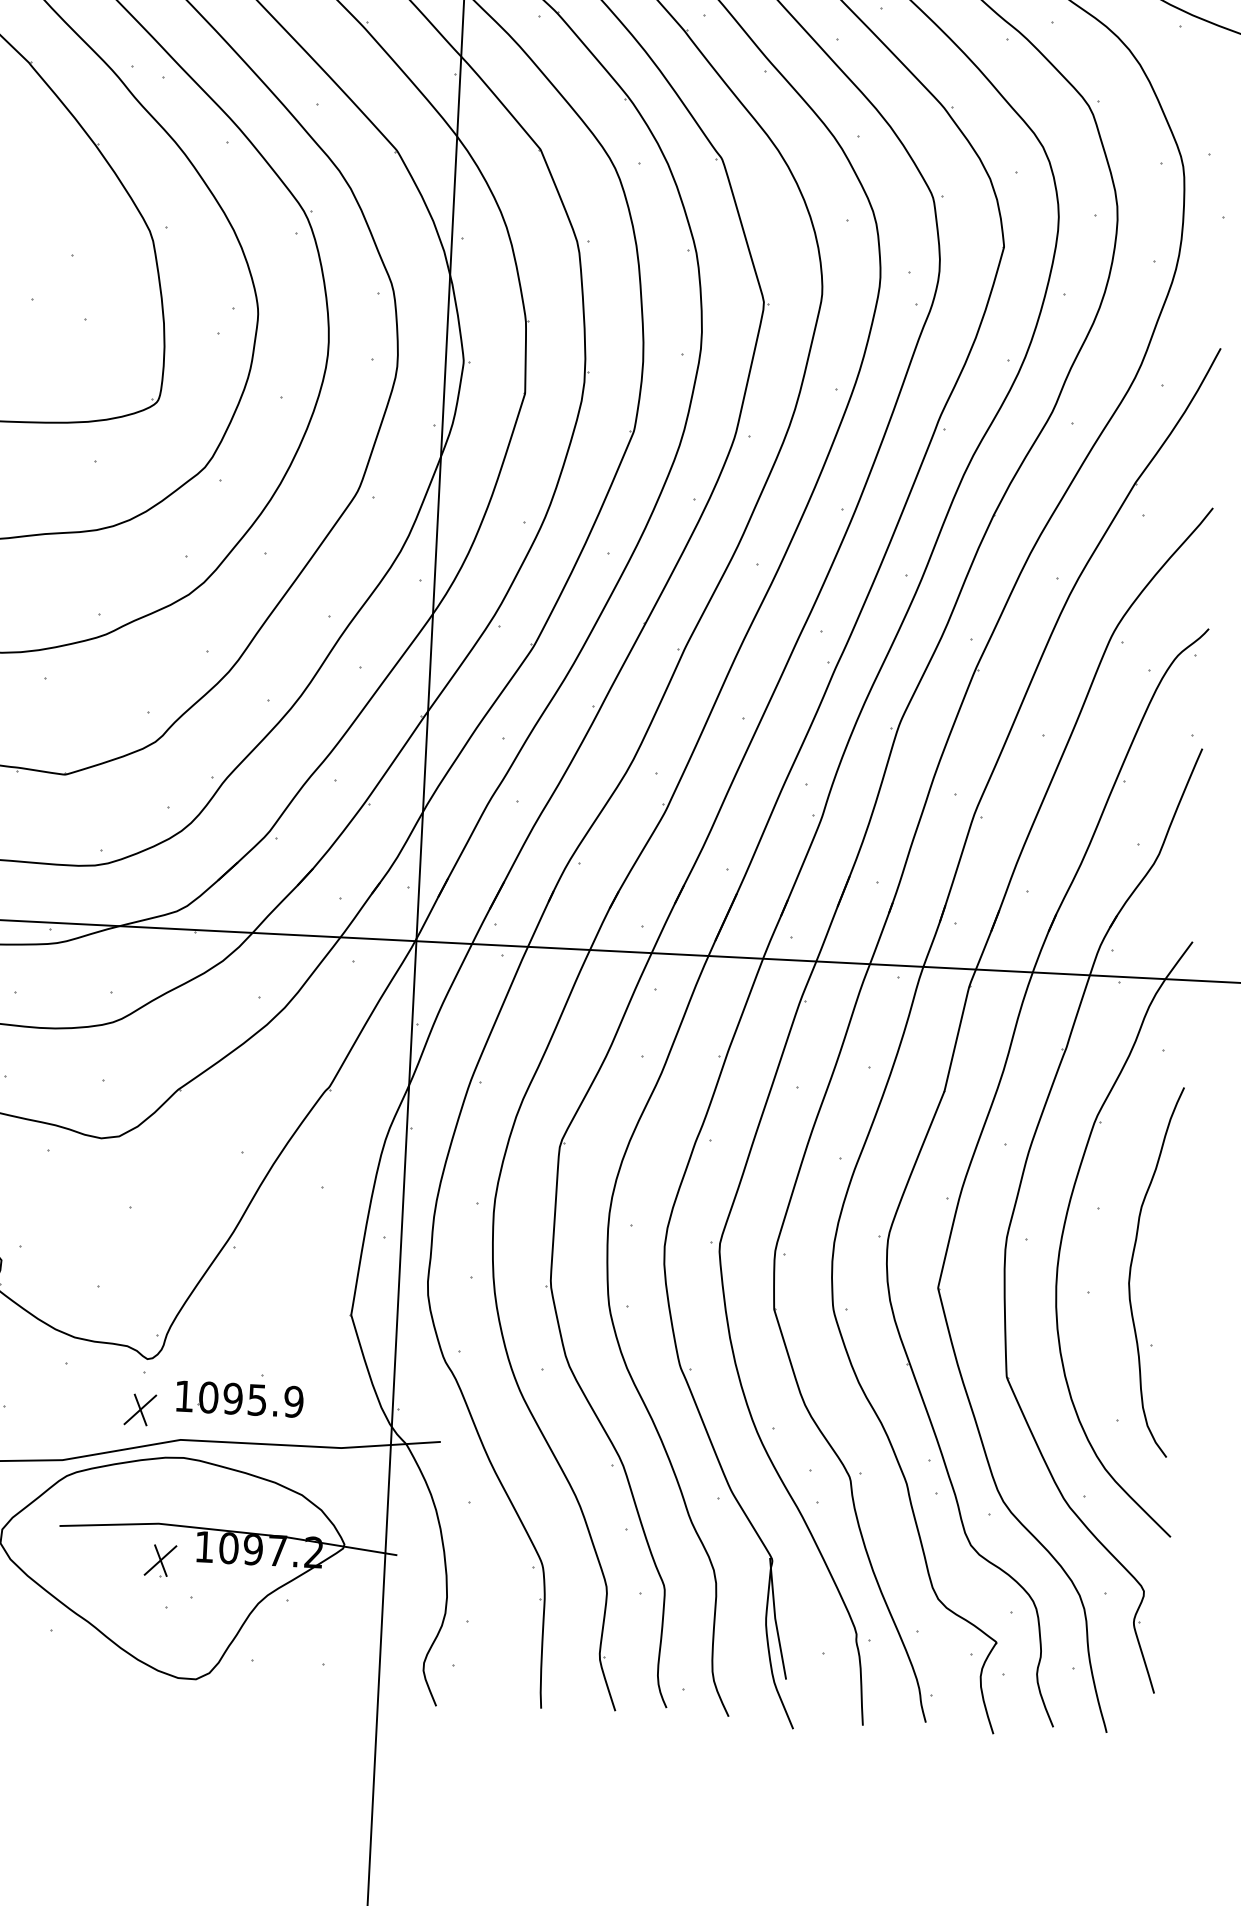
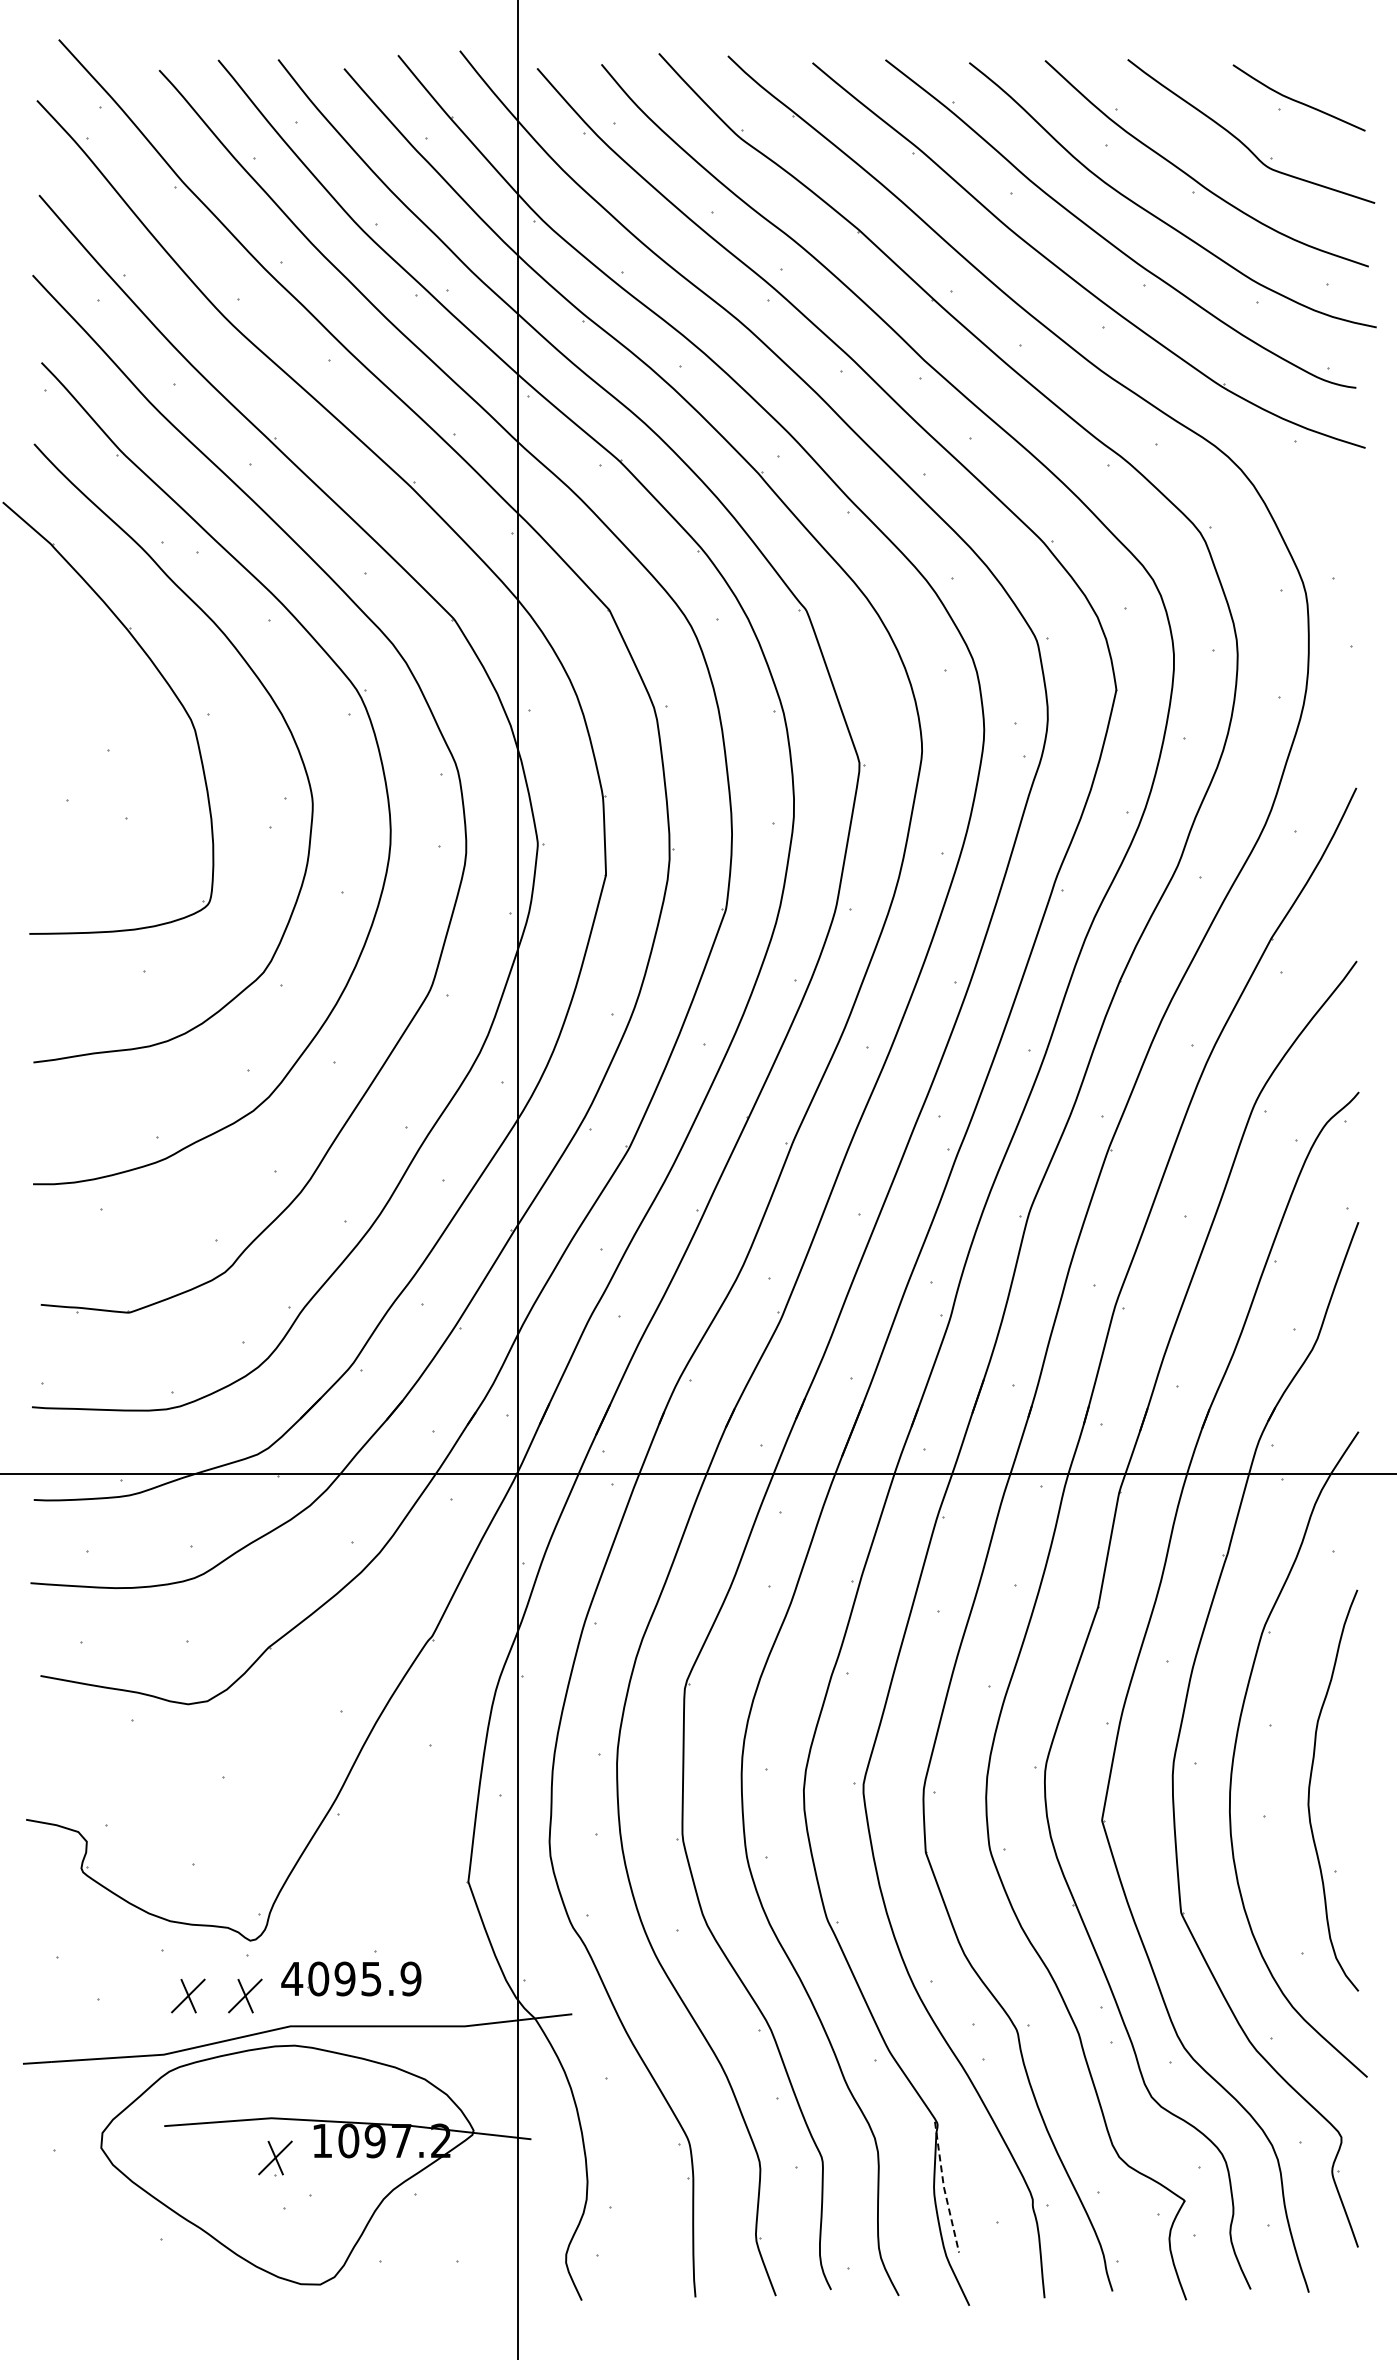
text: (184, 1395) -> (292, 1978), 1095.9 -> 4095.9
part: (88, 1406) -> (188, 1995), added
line: (775, 1619) -> (944, 2188), solid -> dashed

